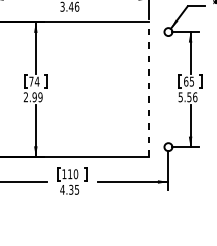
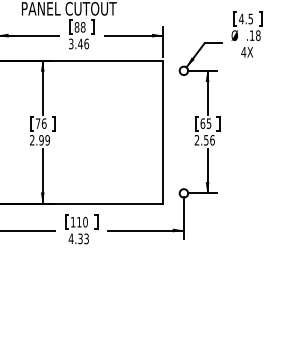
text: (36, 81) -> (43, 123), 74 -> 76
line: (149, 89) -> (163, 132), dashed -> solid
text: (180, 97) -> (196, 140), 5.56 -> 2.56
text: (76, 188) -> (86, 237), 4.35 -> 4.33

